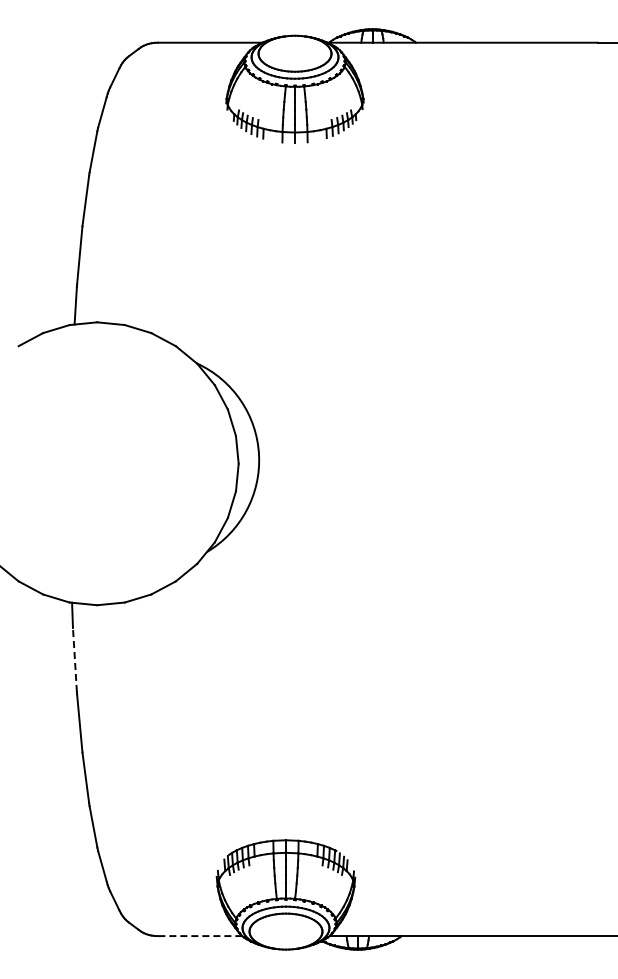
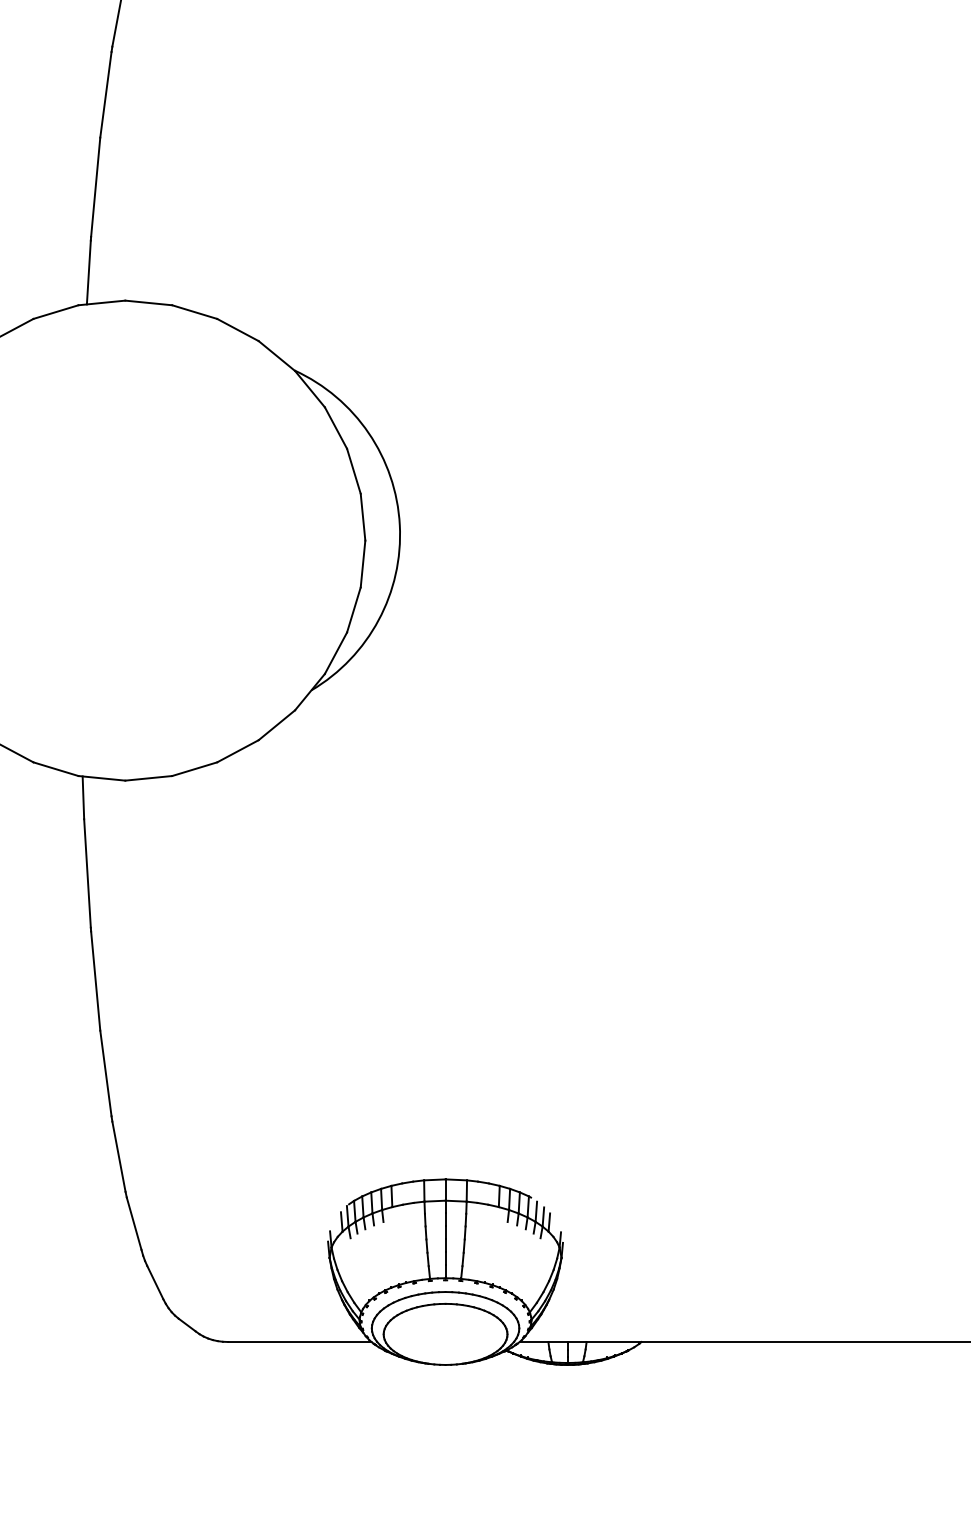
line: (74, 659) -> (86, 872), dashed -> solid
line: (199, 936) -> (298, 1342), dashed -> solid

